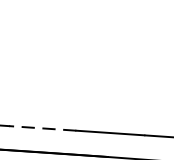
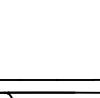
line: (42, 127) -> (38, 79), dashed -> solid

